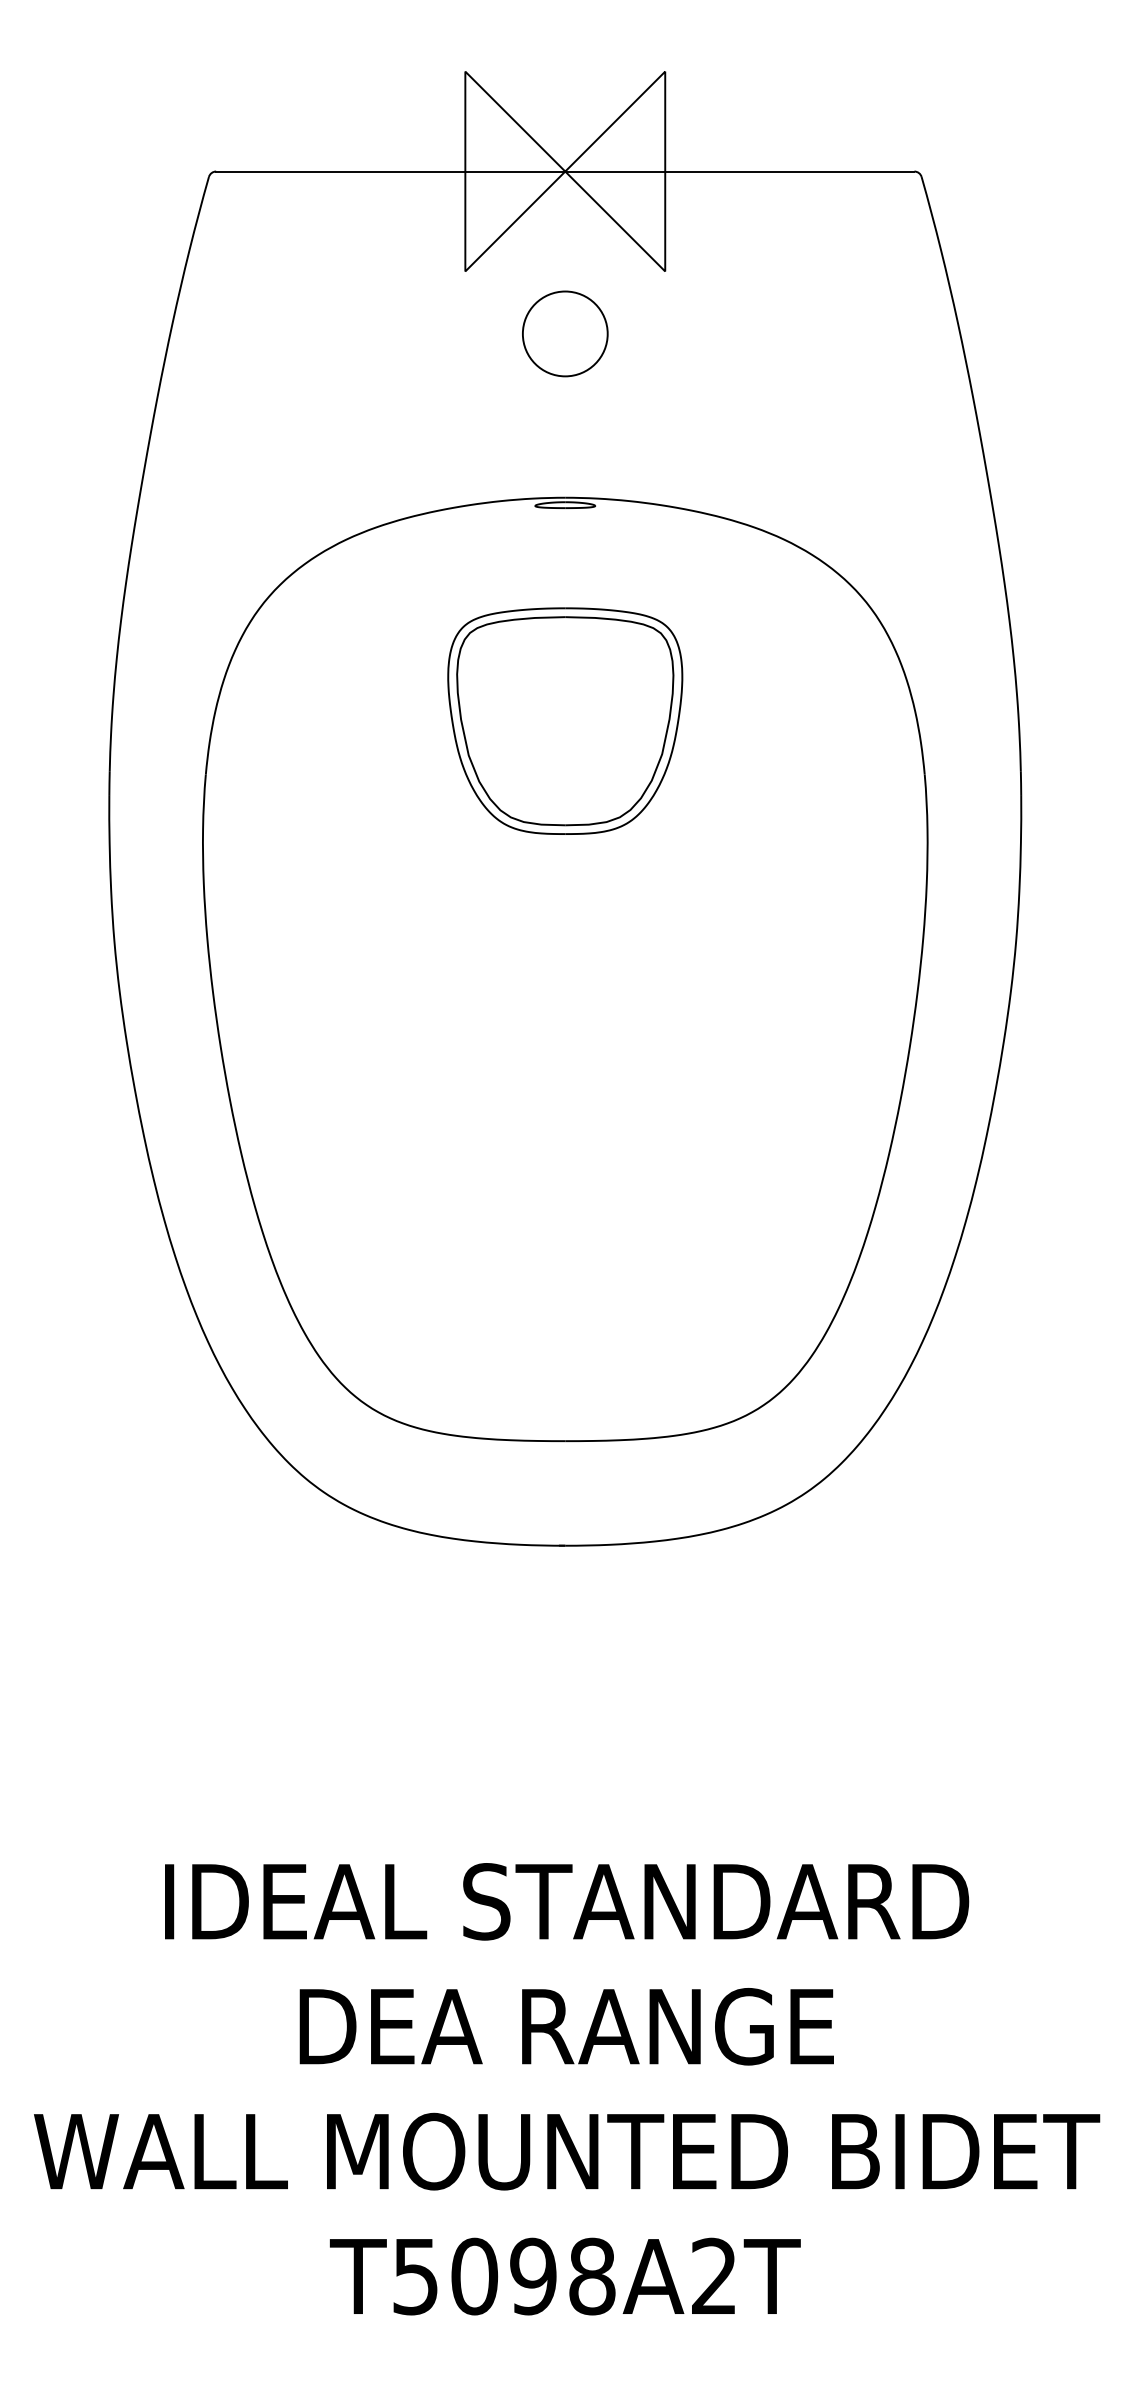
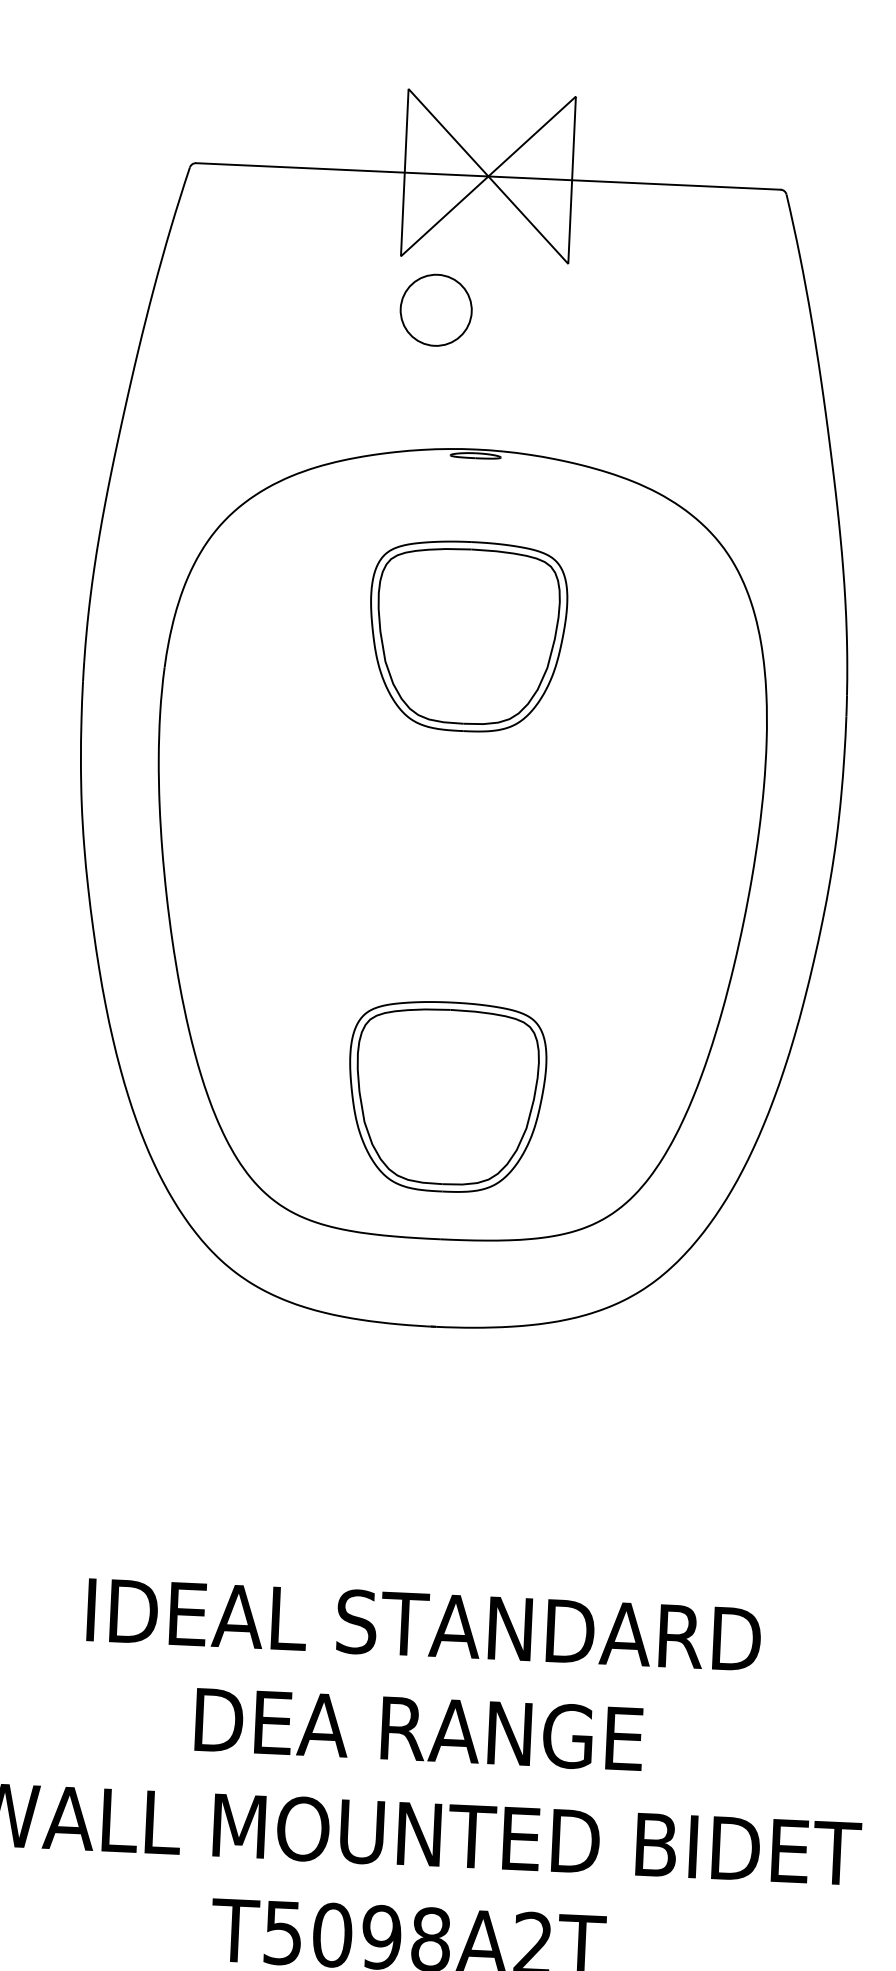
circle: (565, 333) -> (436, 309), moved
part: (565, 1270) -> (446, 1096), added

